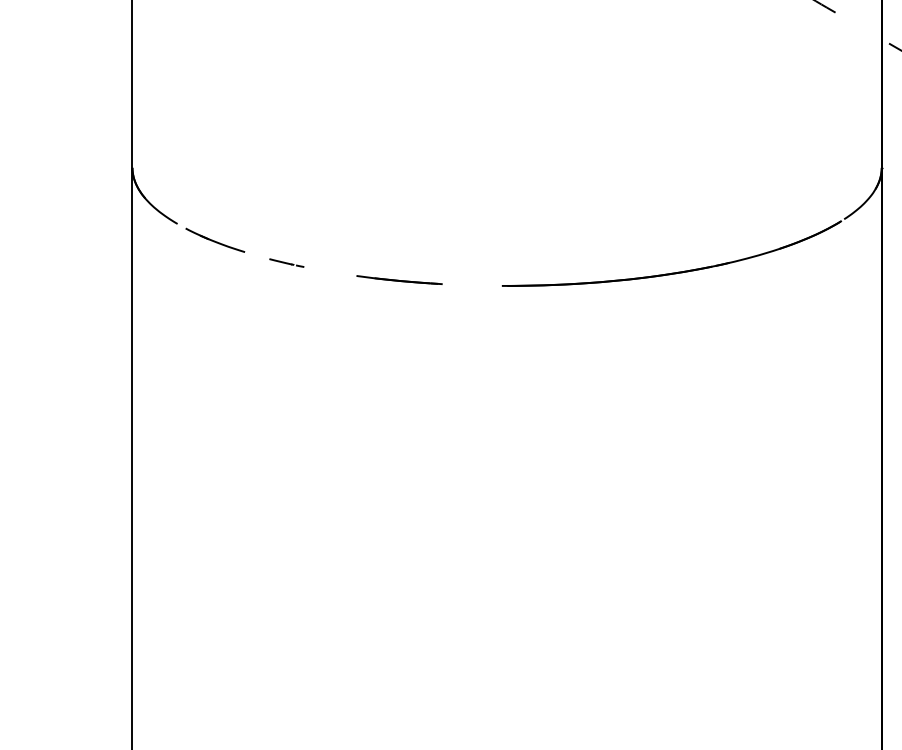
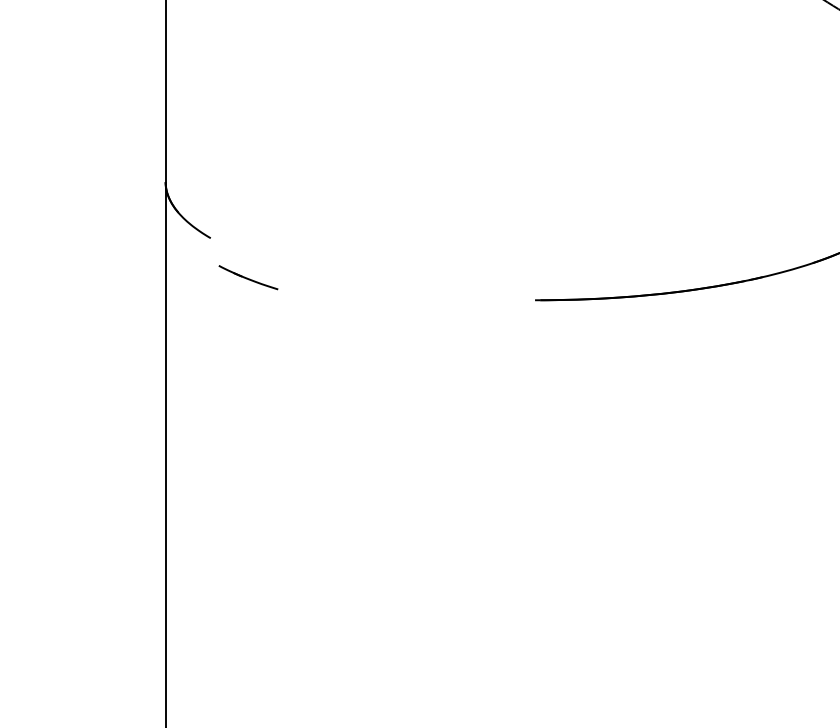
part: (215, 239) -> (248, 276), moved
line: (286, 262) -> (319, 276), removed
line: (398, 279) -> (431, 293), removed

